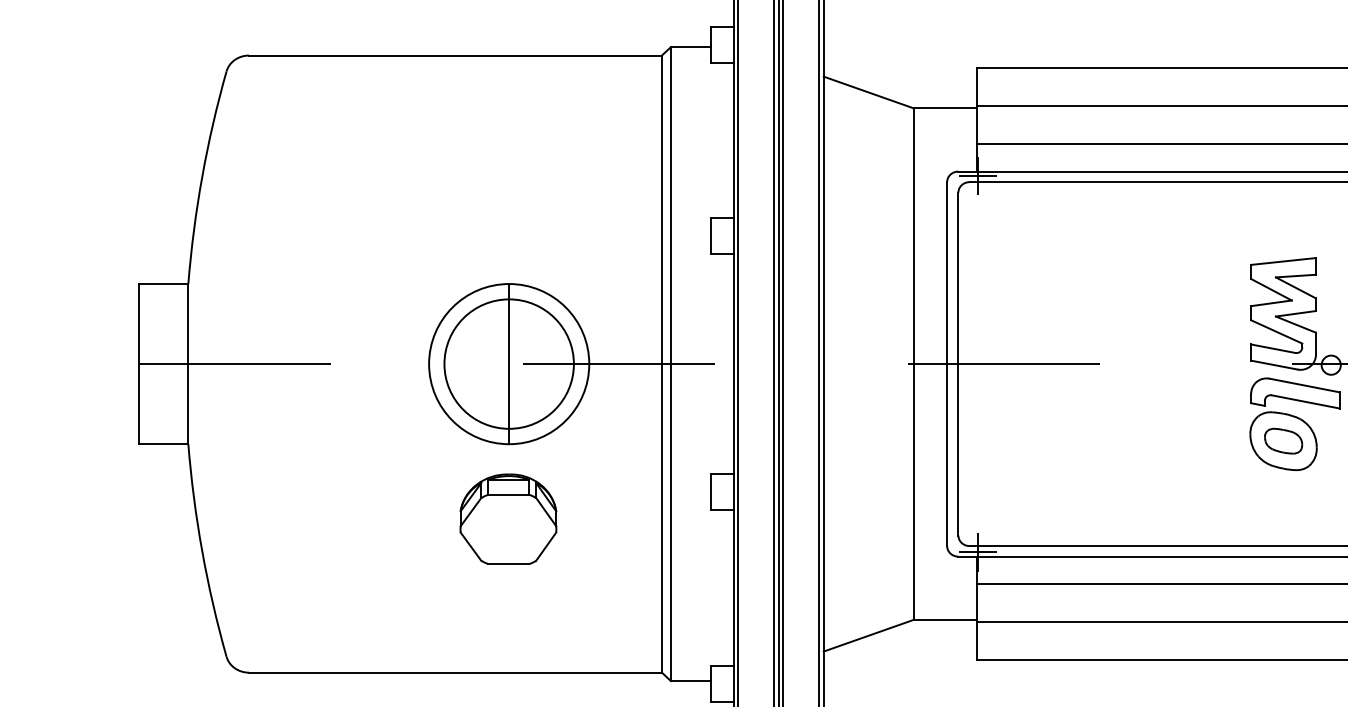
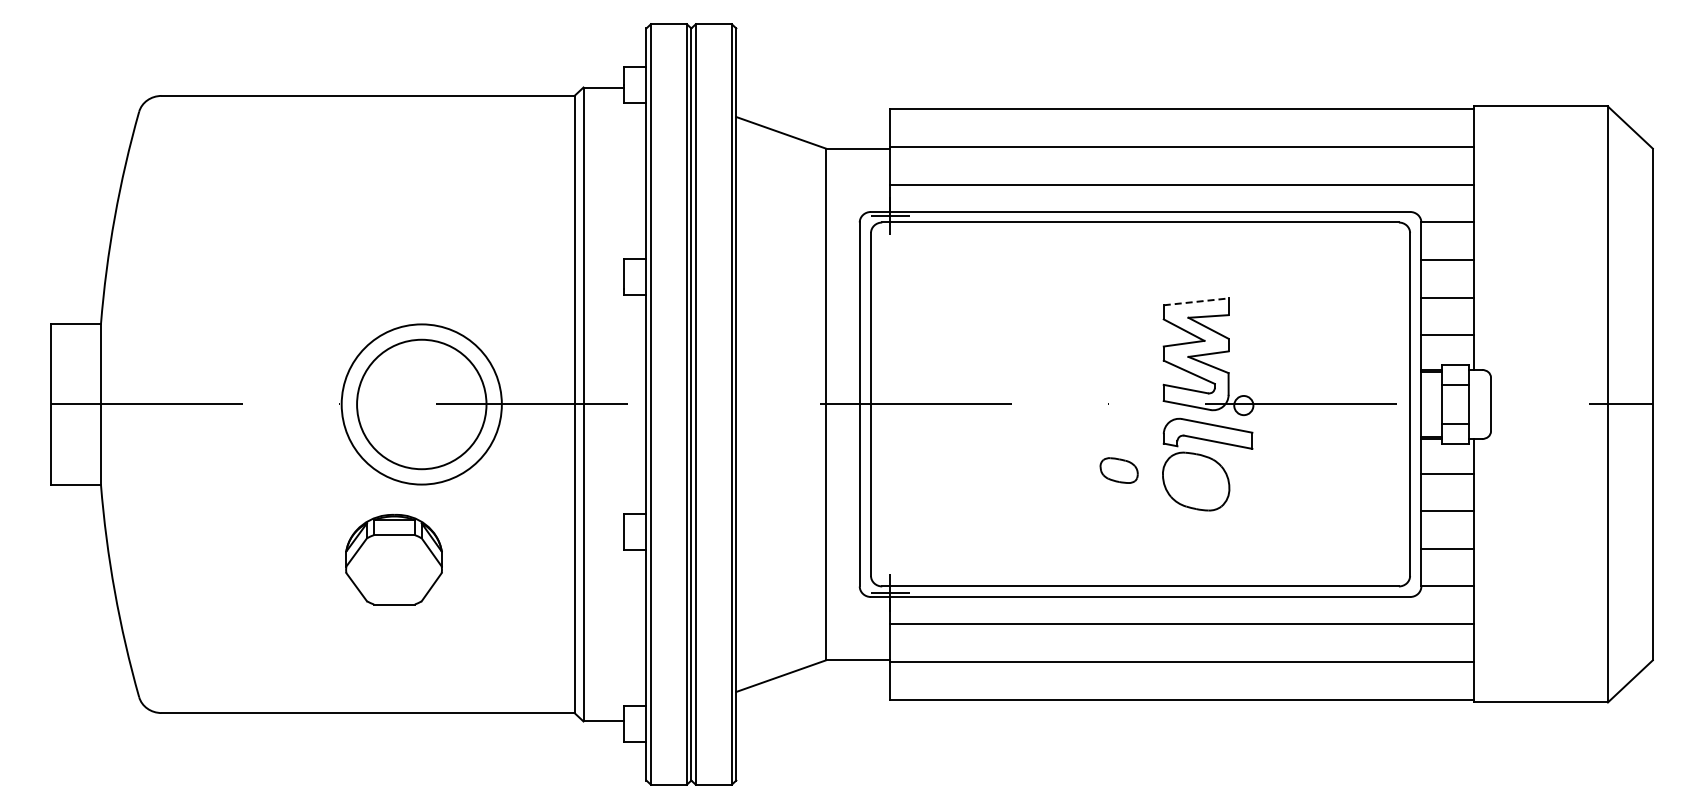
line: (1283, 261) -> (1196, 301), solid -> dashed
line: (508, 364) -> (421, 404), removed
part: (1282, 441) -> (1118, 470), moved
part: (507, 519) -> (393, 559), moved

